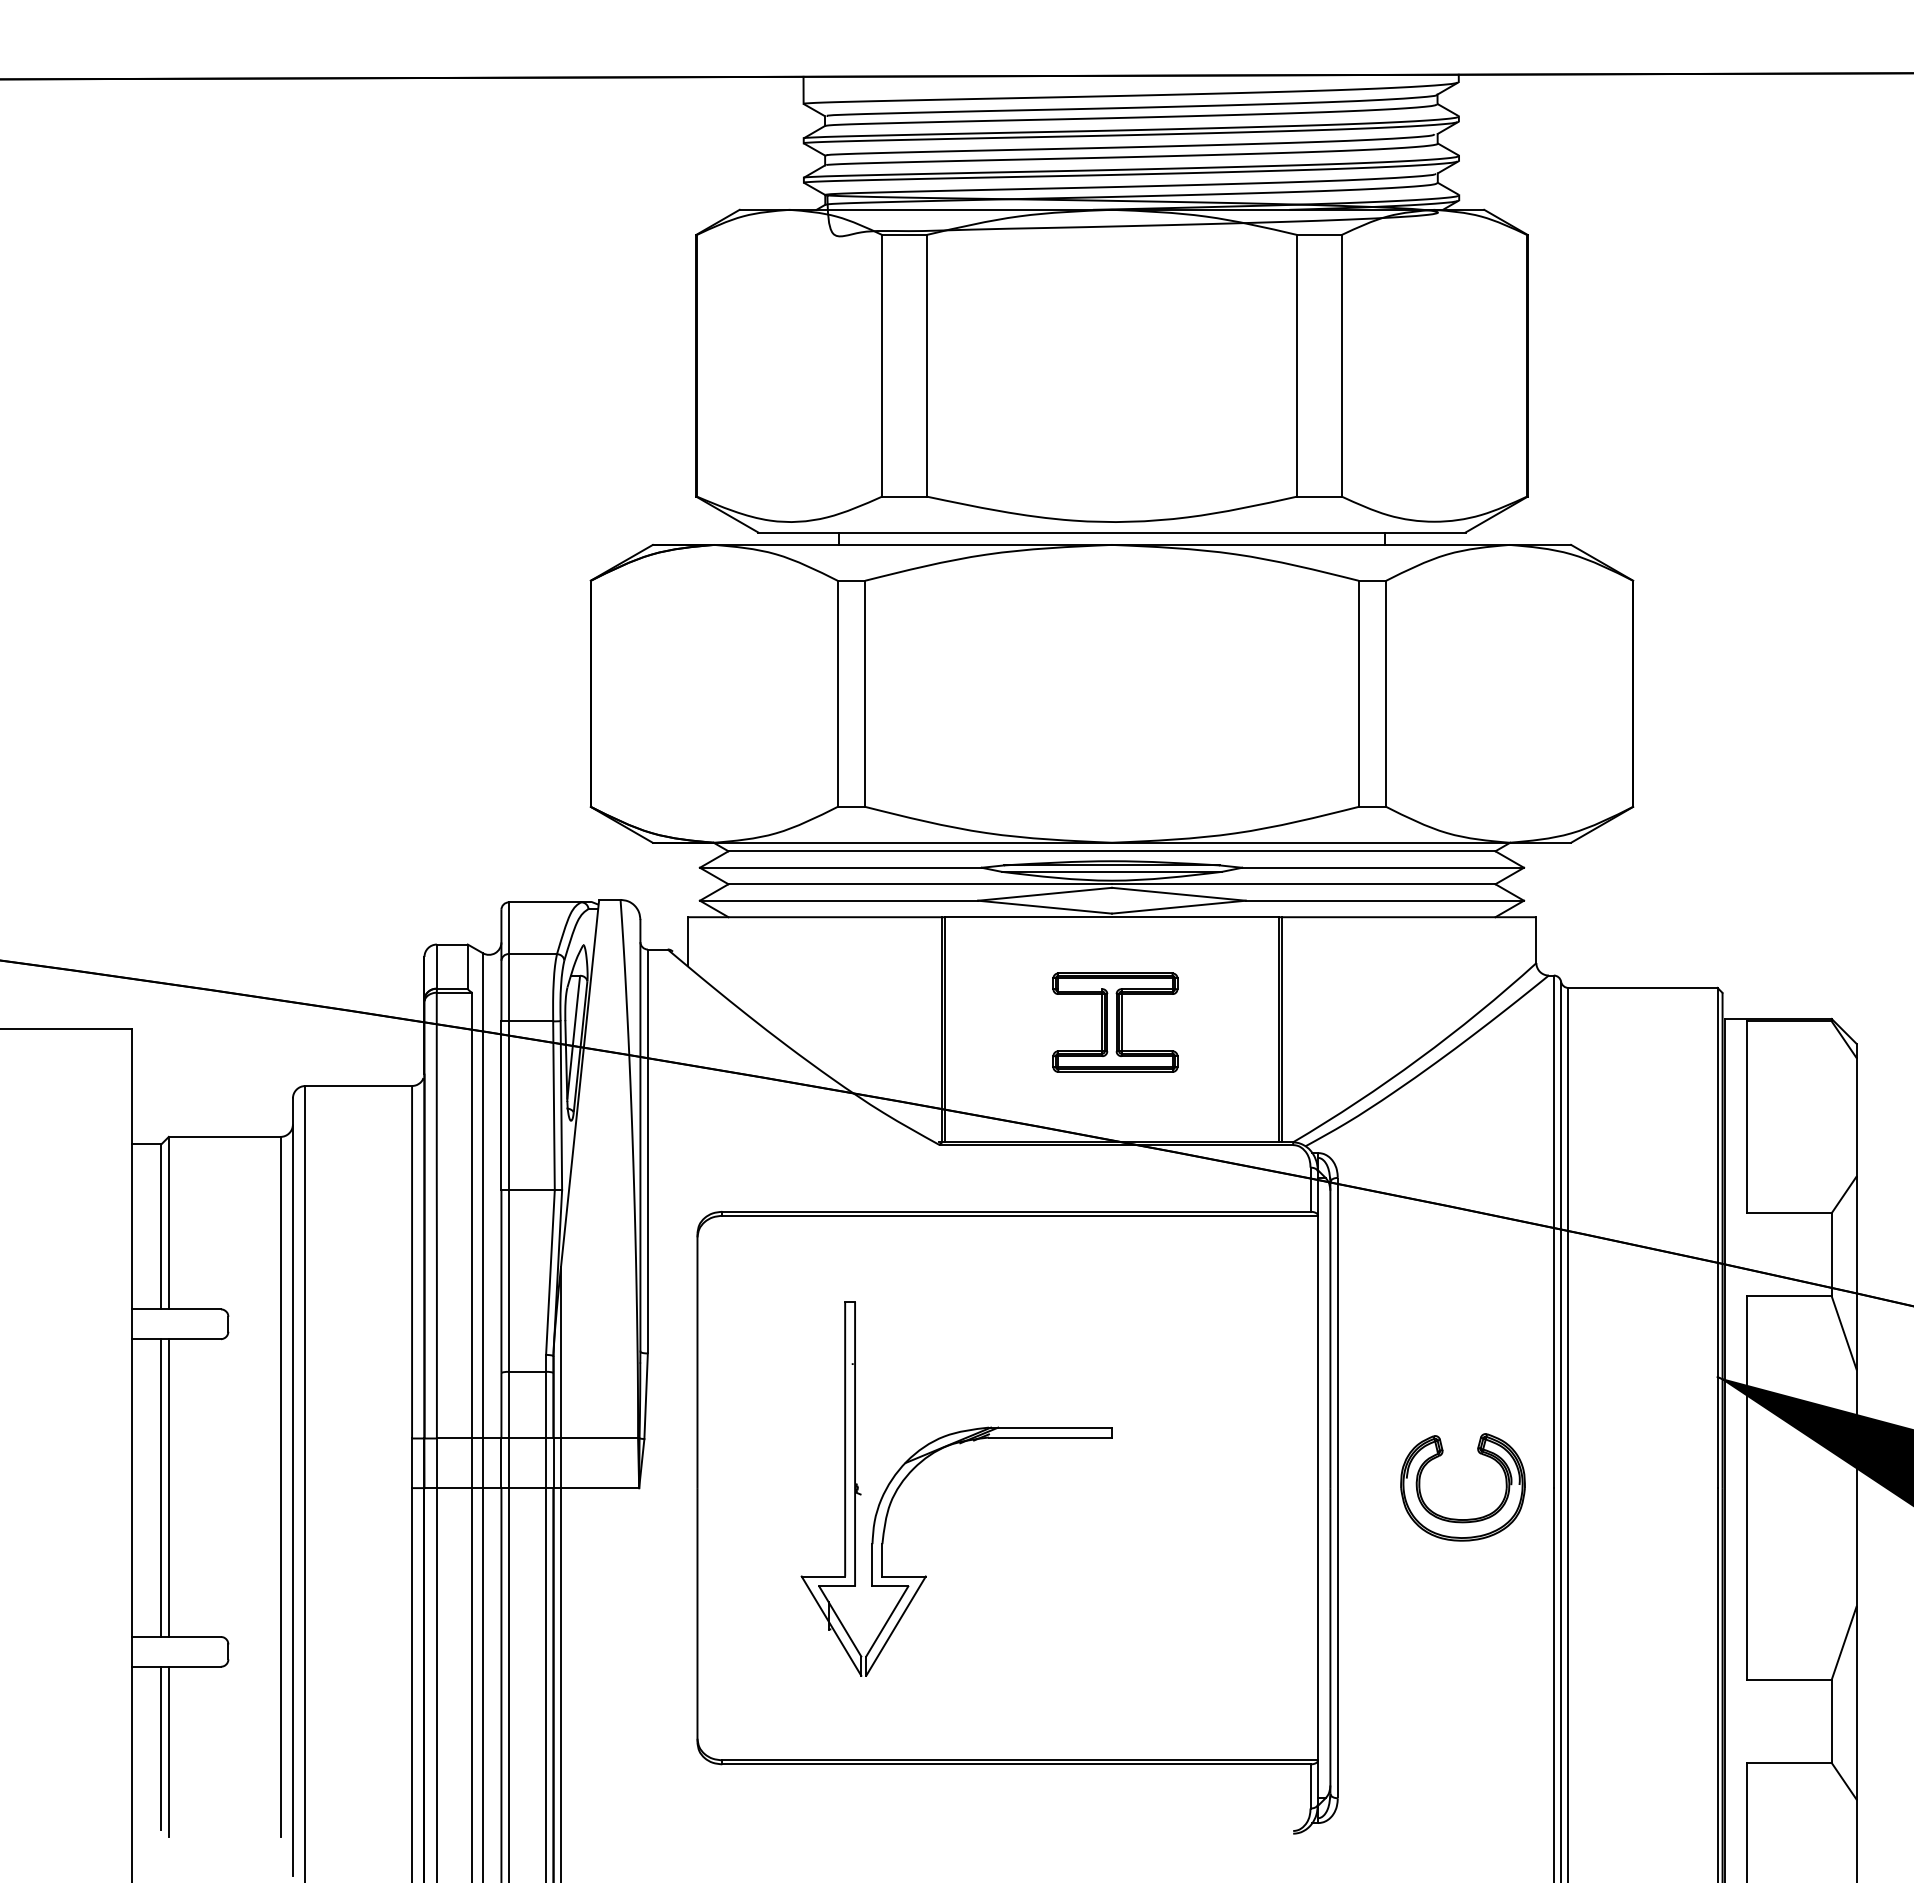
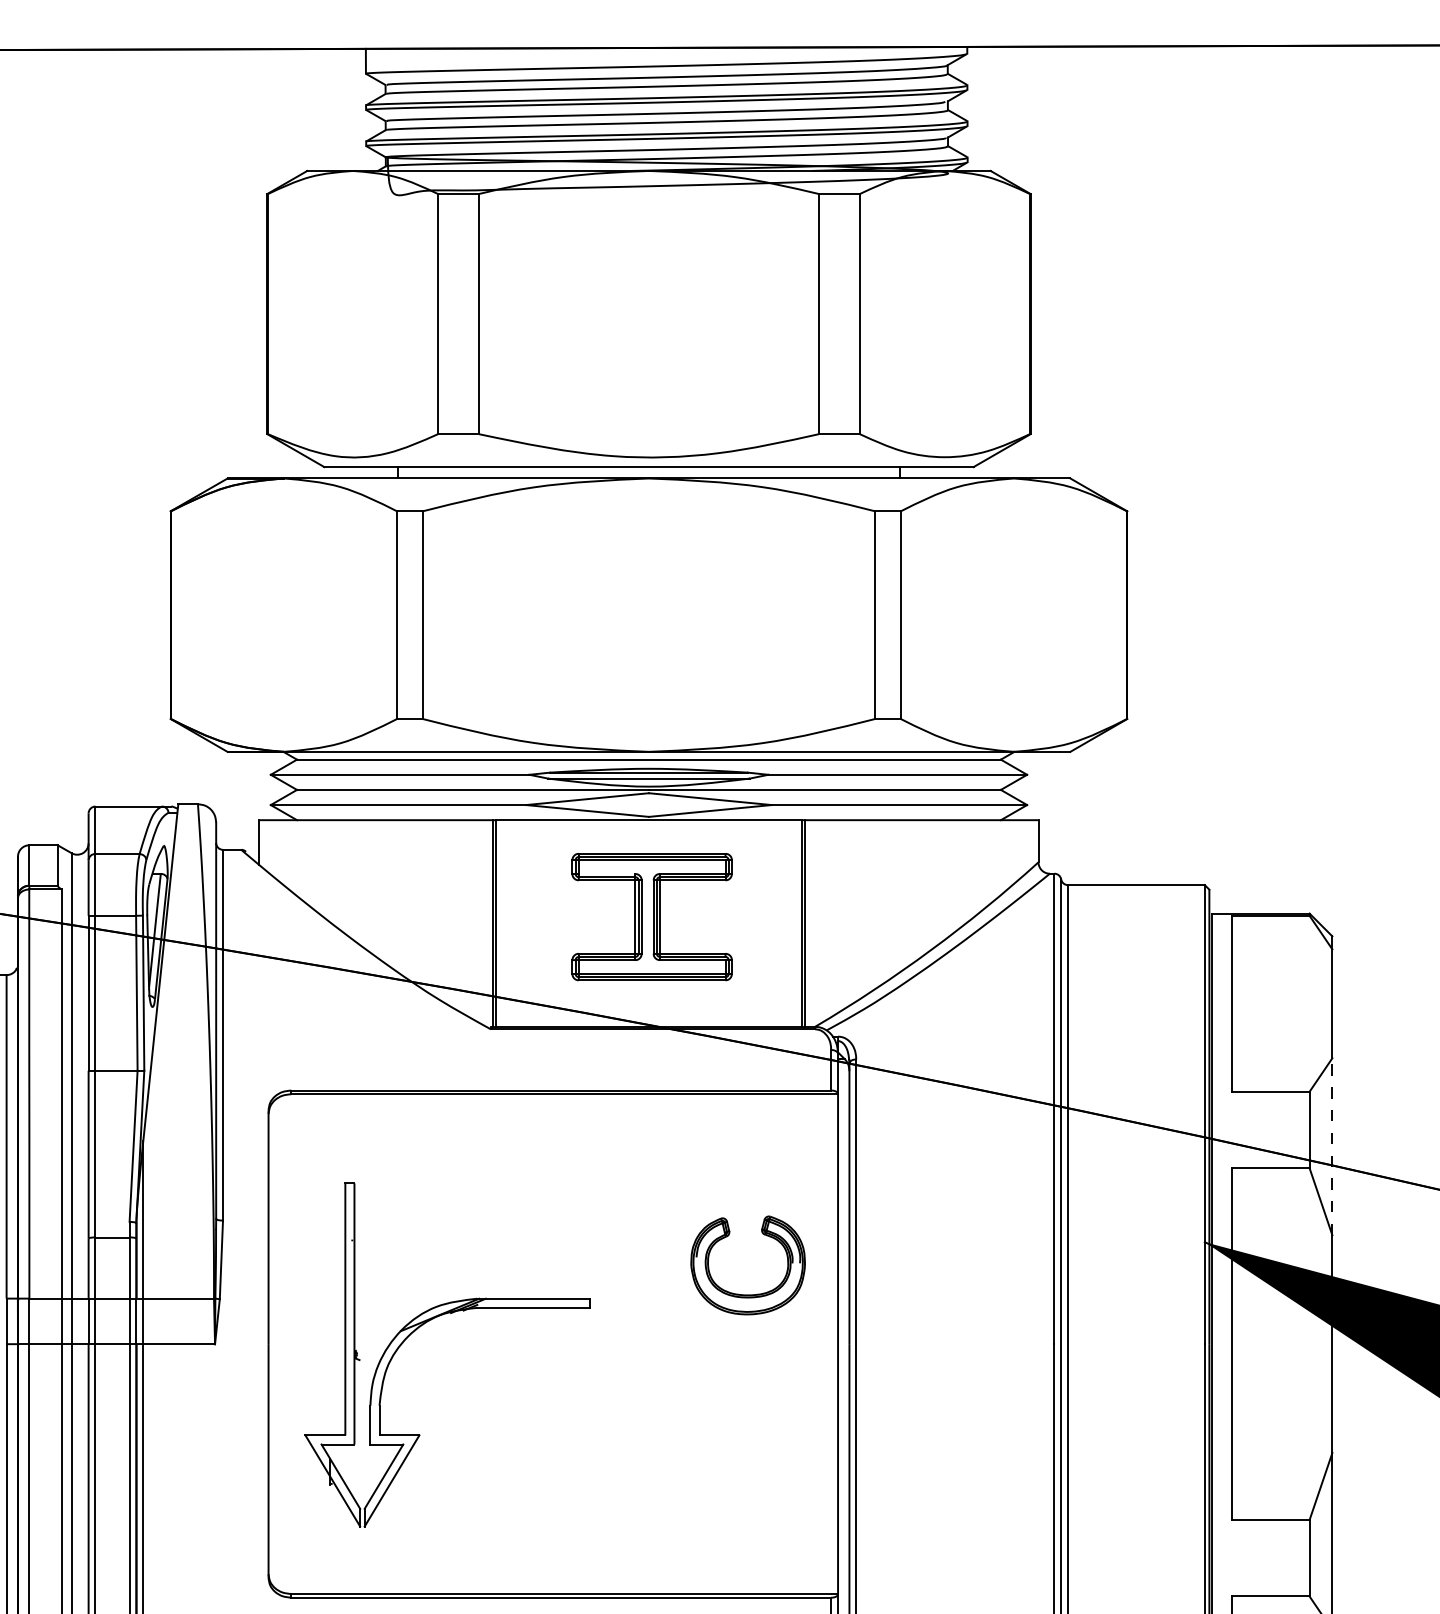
part: (1115, 1022) -> (652, 916), size x1.4
line: (1856, 1272) -> (1332, 1146), solid -> dashed
part: (933, 1454) -> (426, 1323), moved
part: (1457, 1518) -> (743, 1294), moved

